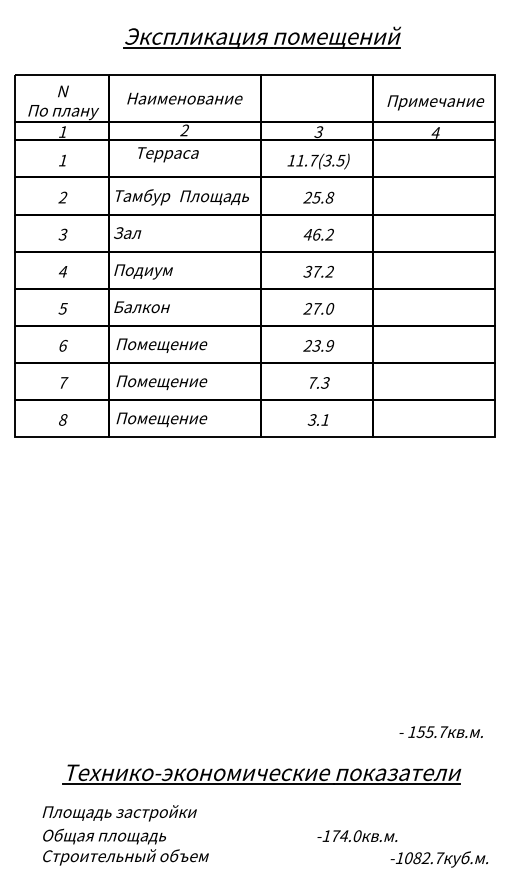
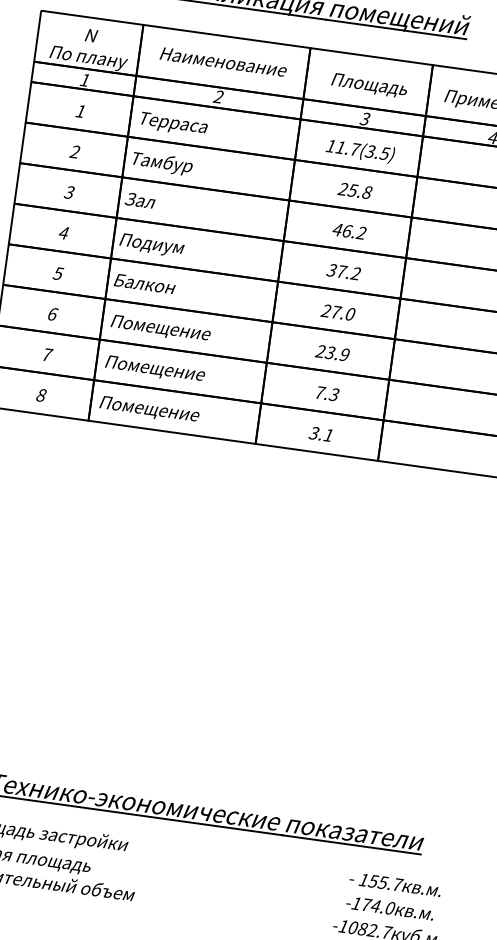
text: (168, 154) -> (174, 124), moved
text: (214, 197) -> (369, 85), moved
text: (440, 731) -> (394, 883), moved
text: (357, 835) -> (390, 907), moved

